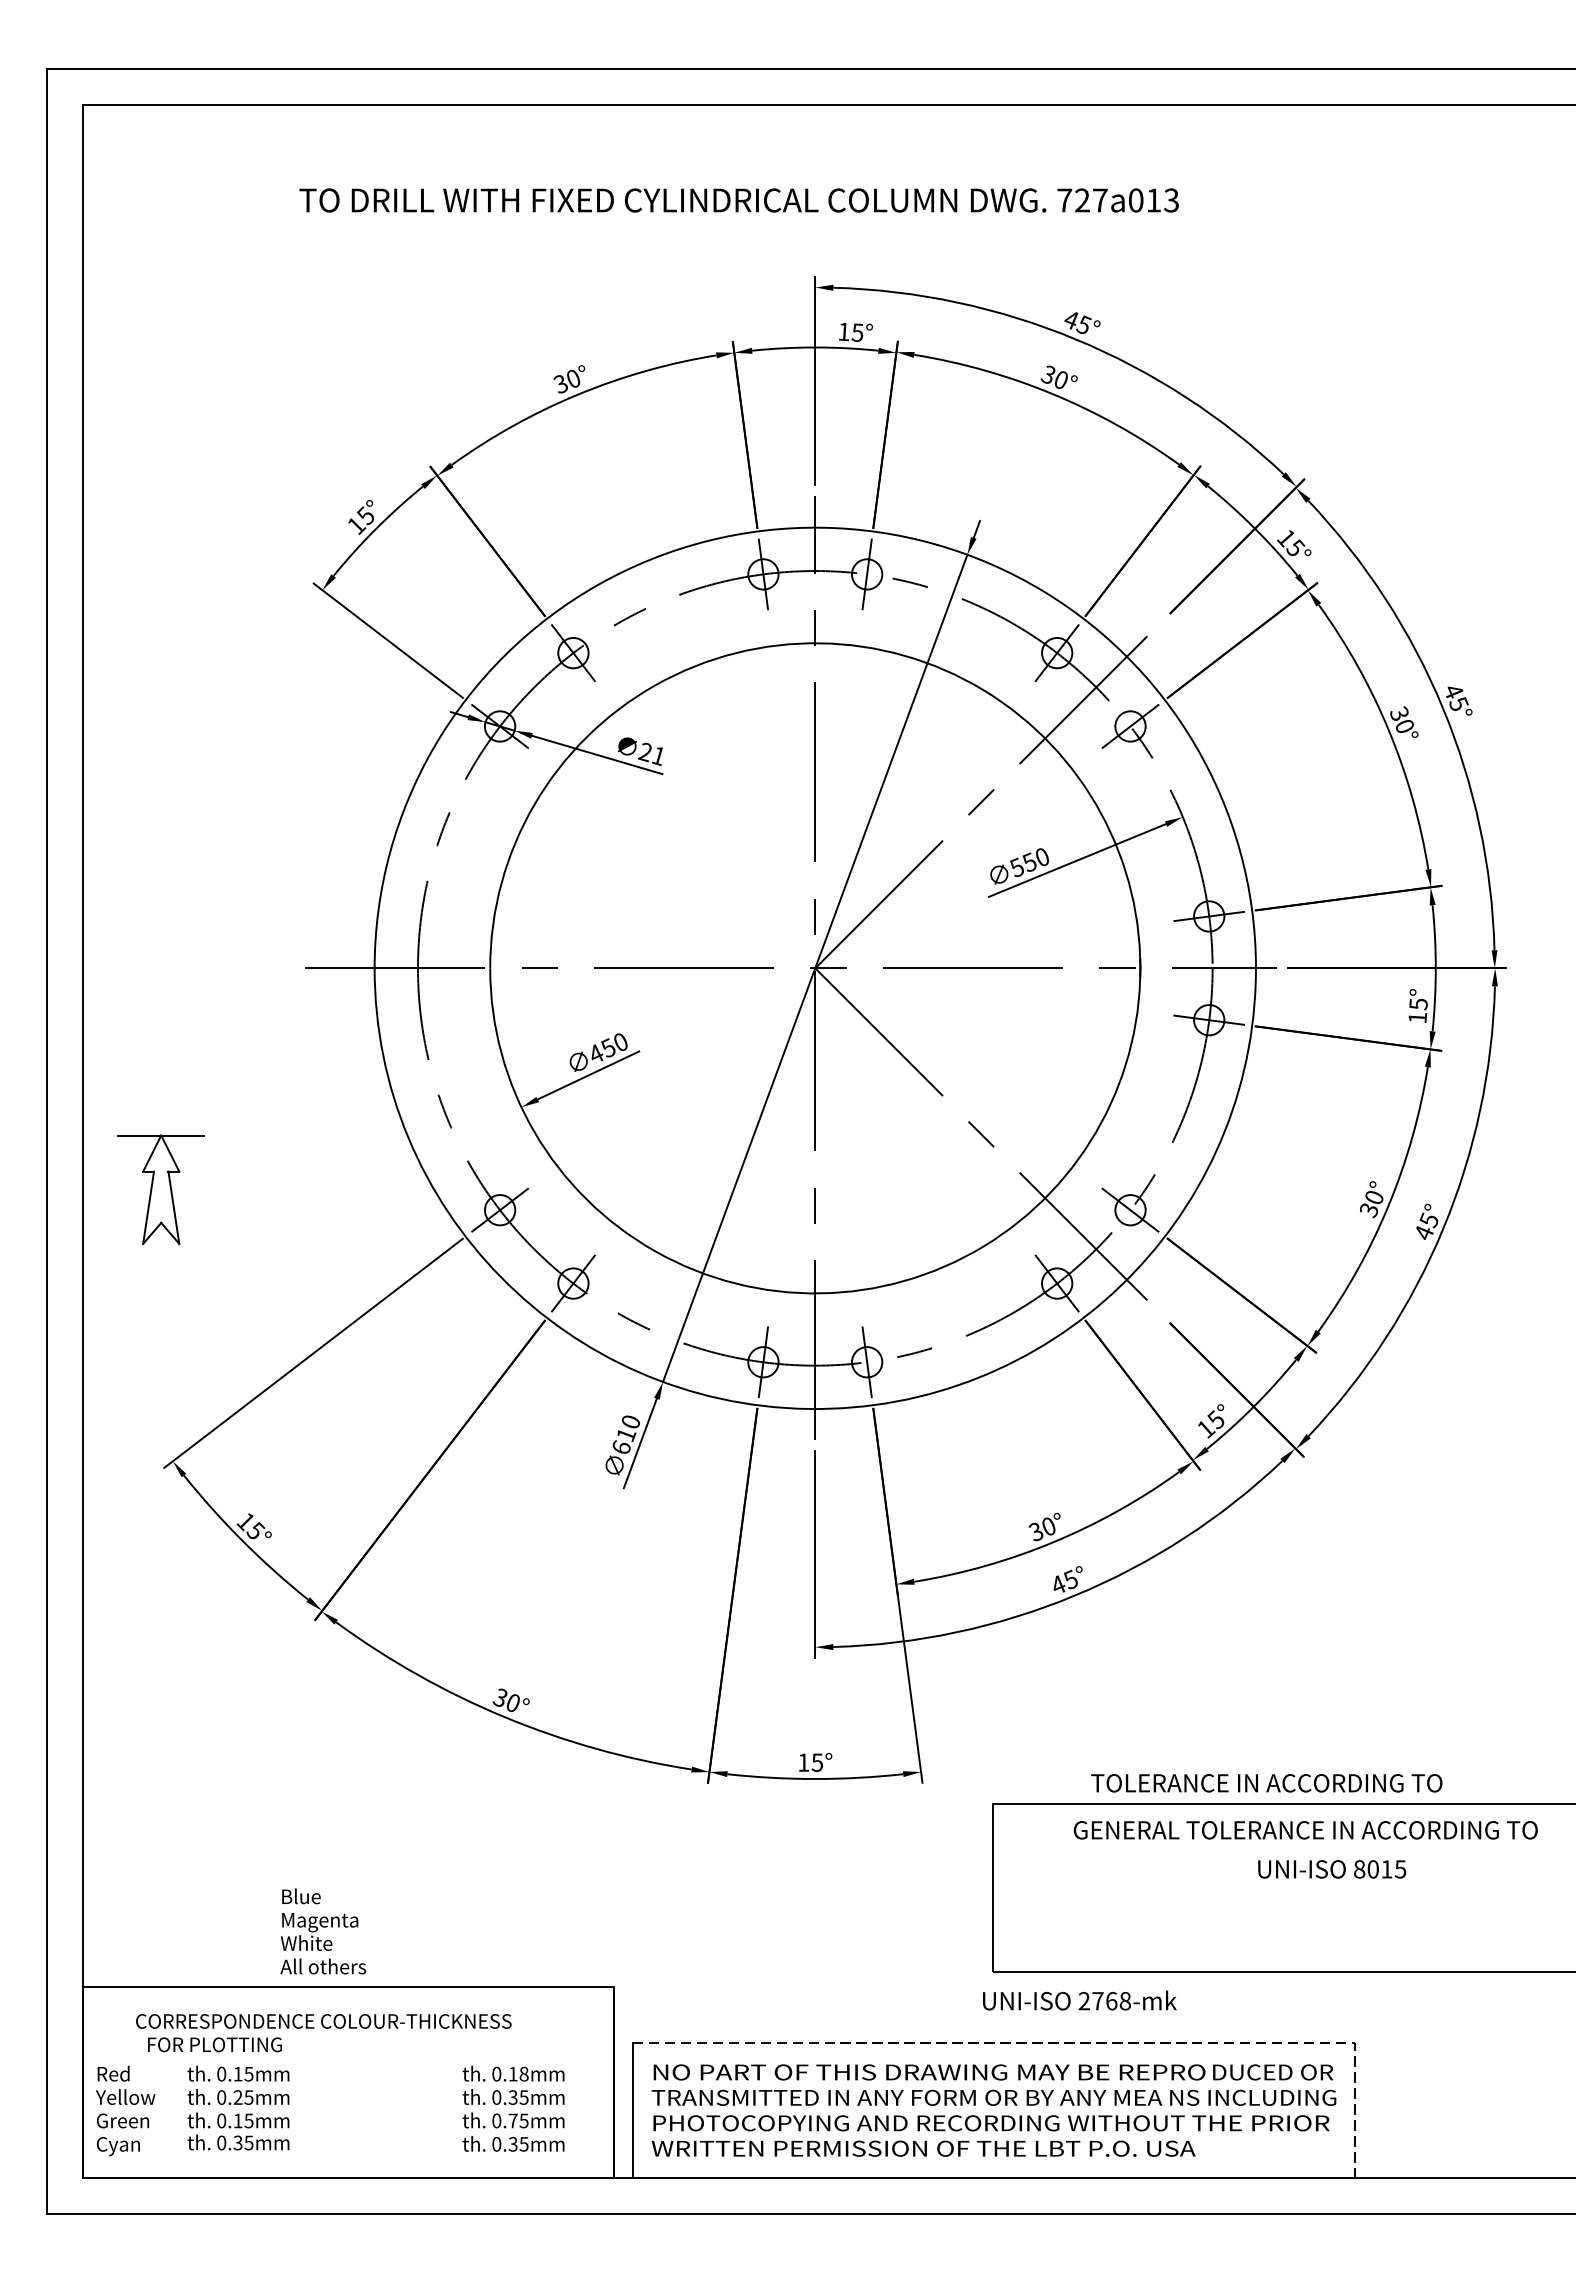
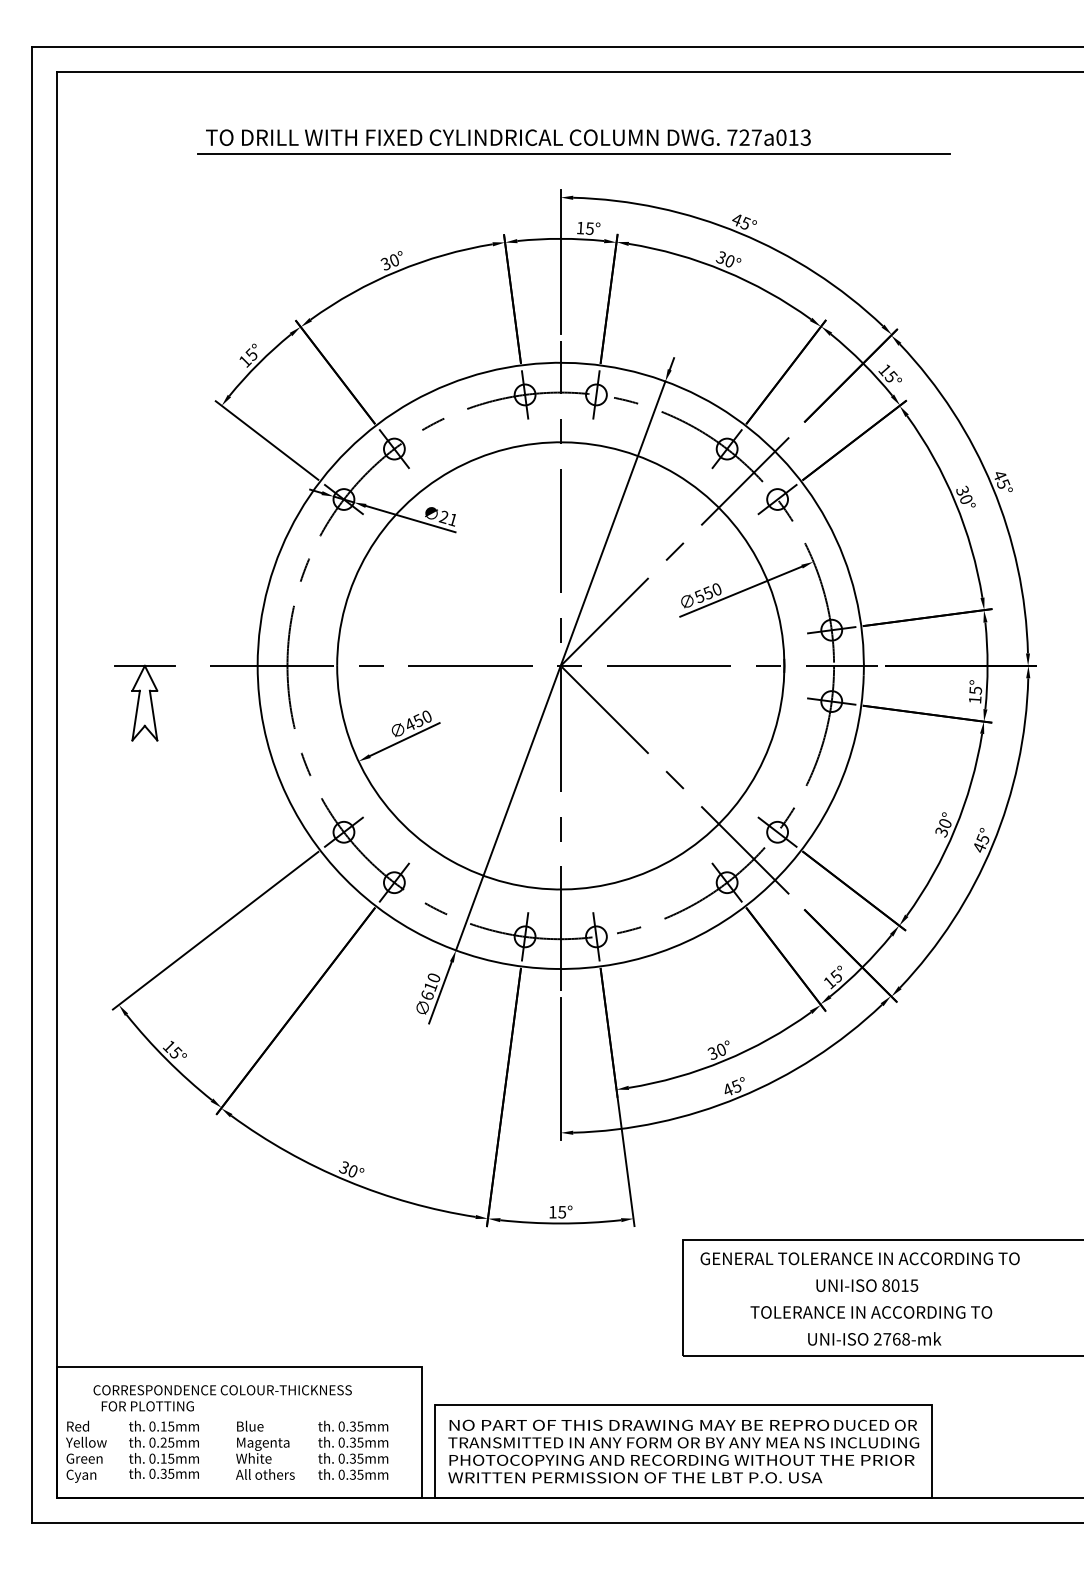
line: (833, 223) -> (573, 153), added
part: (160, 1188) -> (144, 702), moved
text: (1267, 1783) -> (871, 1312), moved
text: (1304, 1829) -> (859, 1258), moved
text: (1332, 1869) -> (867, 1285), moved
text: (323, 1930) -> (265, 1449), moved
text: (1079, 1999) -> (874, 1338), moved
line: (1063, 2043) -> (731, 1405), dashed -> solid
text: (518, 2074) -> (356, 1426), 0.18mm -> 0.35mm
text: (512, 2120) -> (352, 1458), 0.75mm -> 0.35mm

